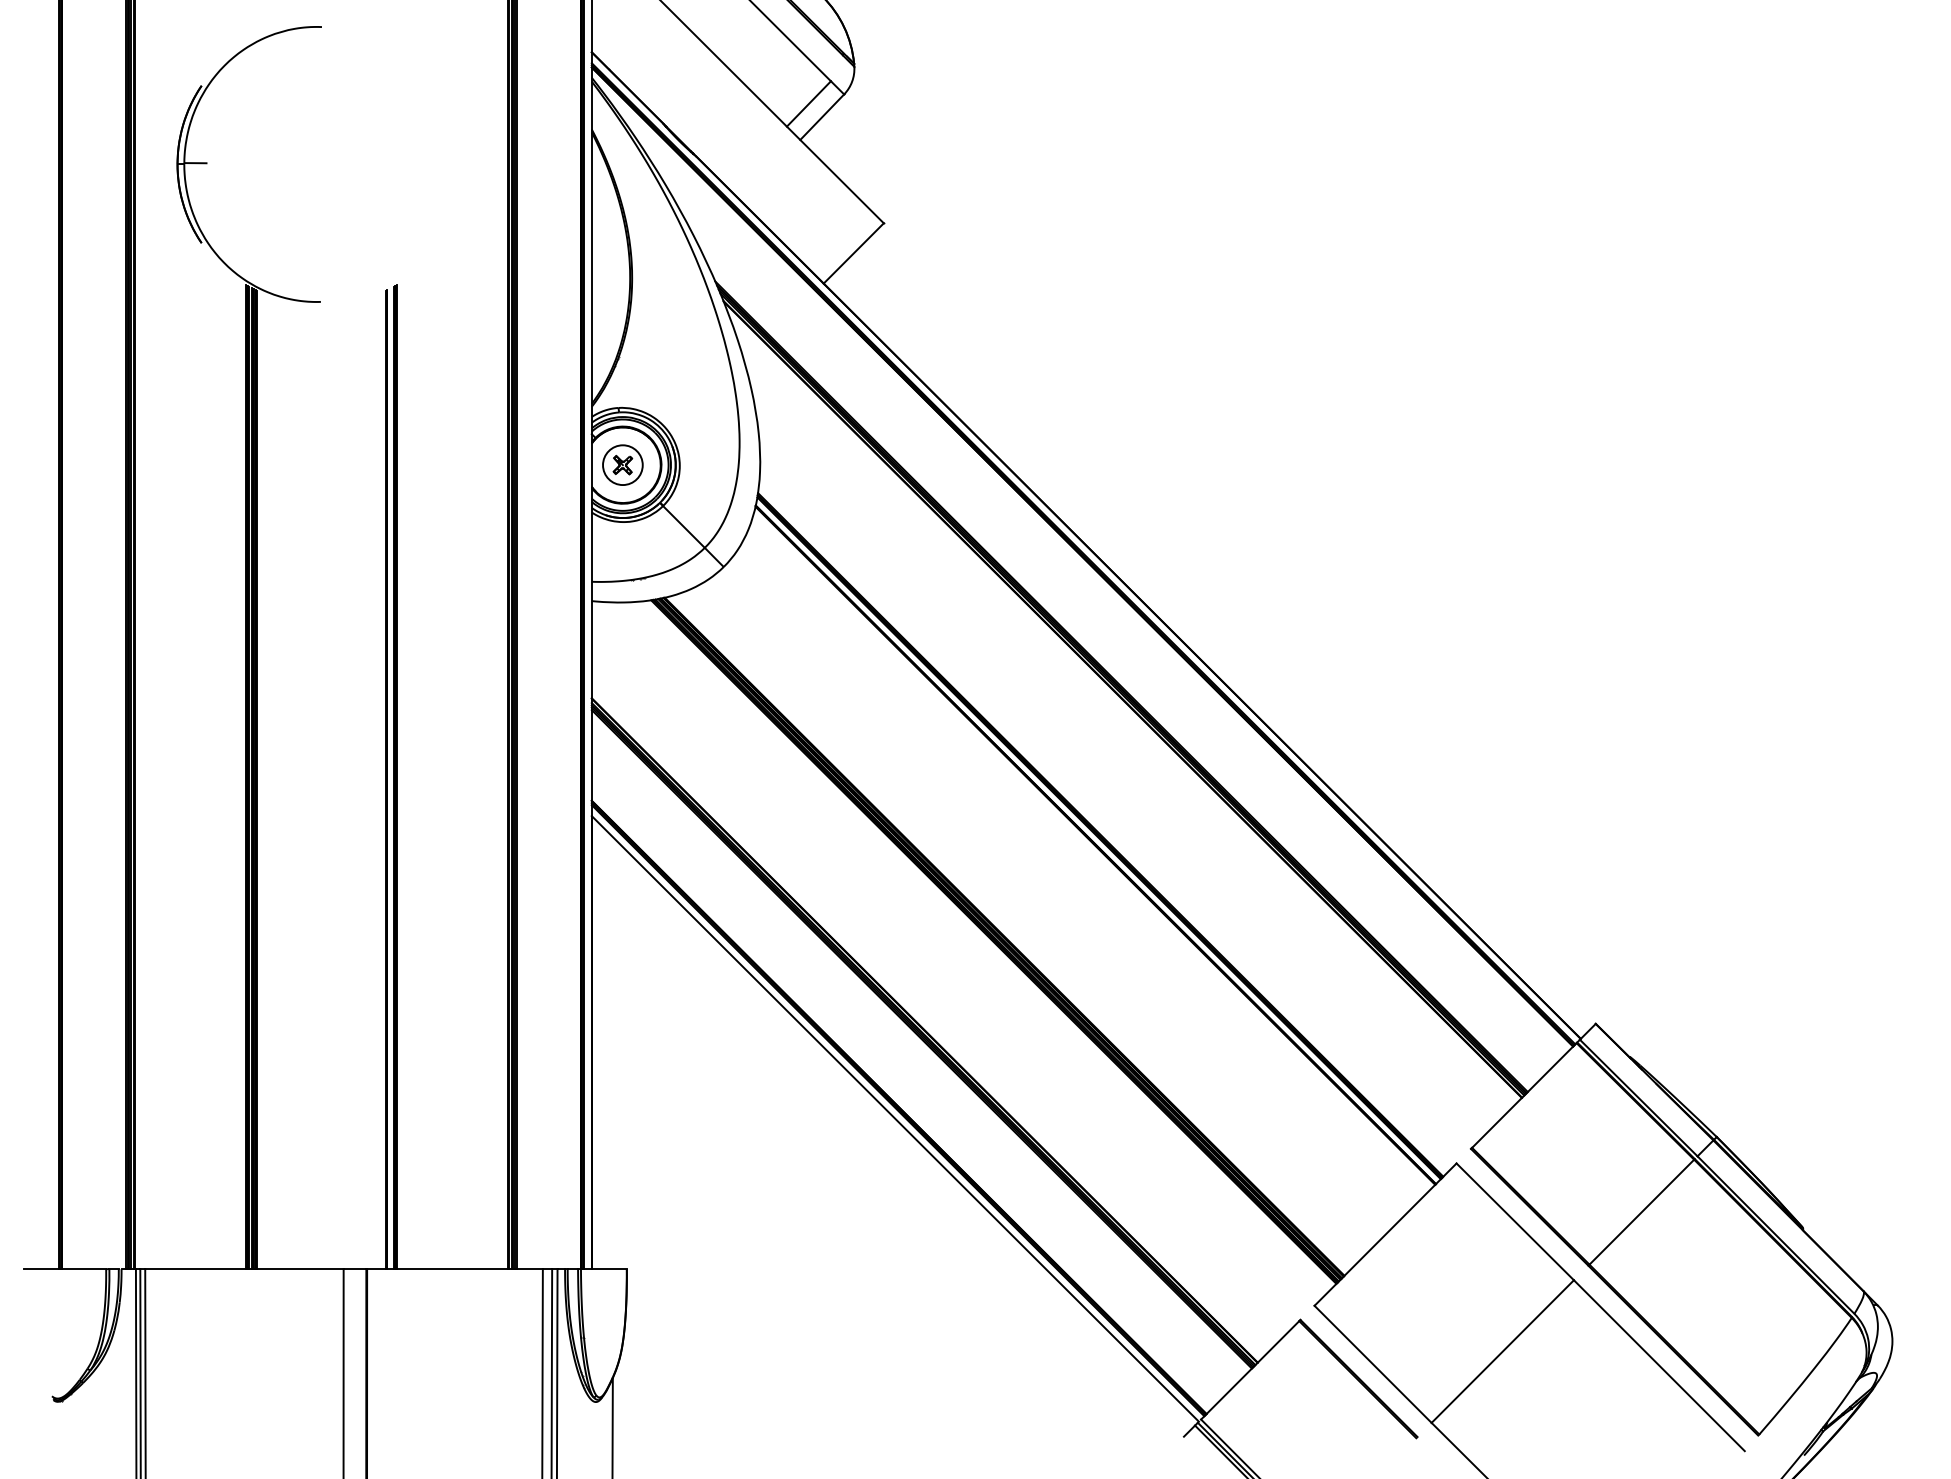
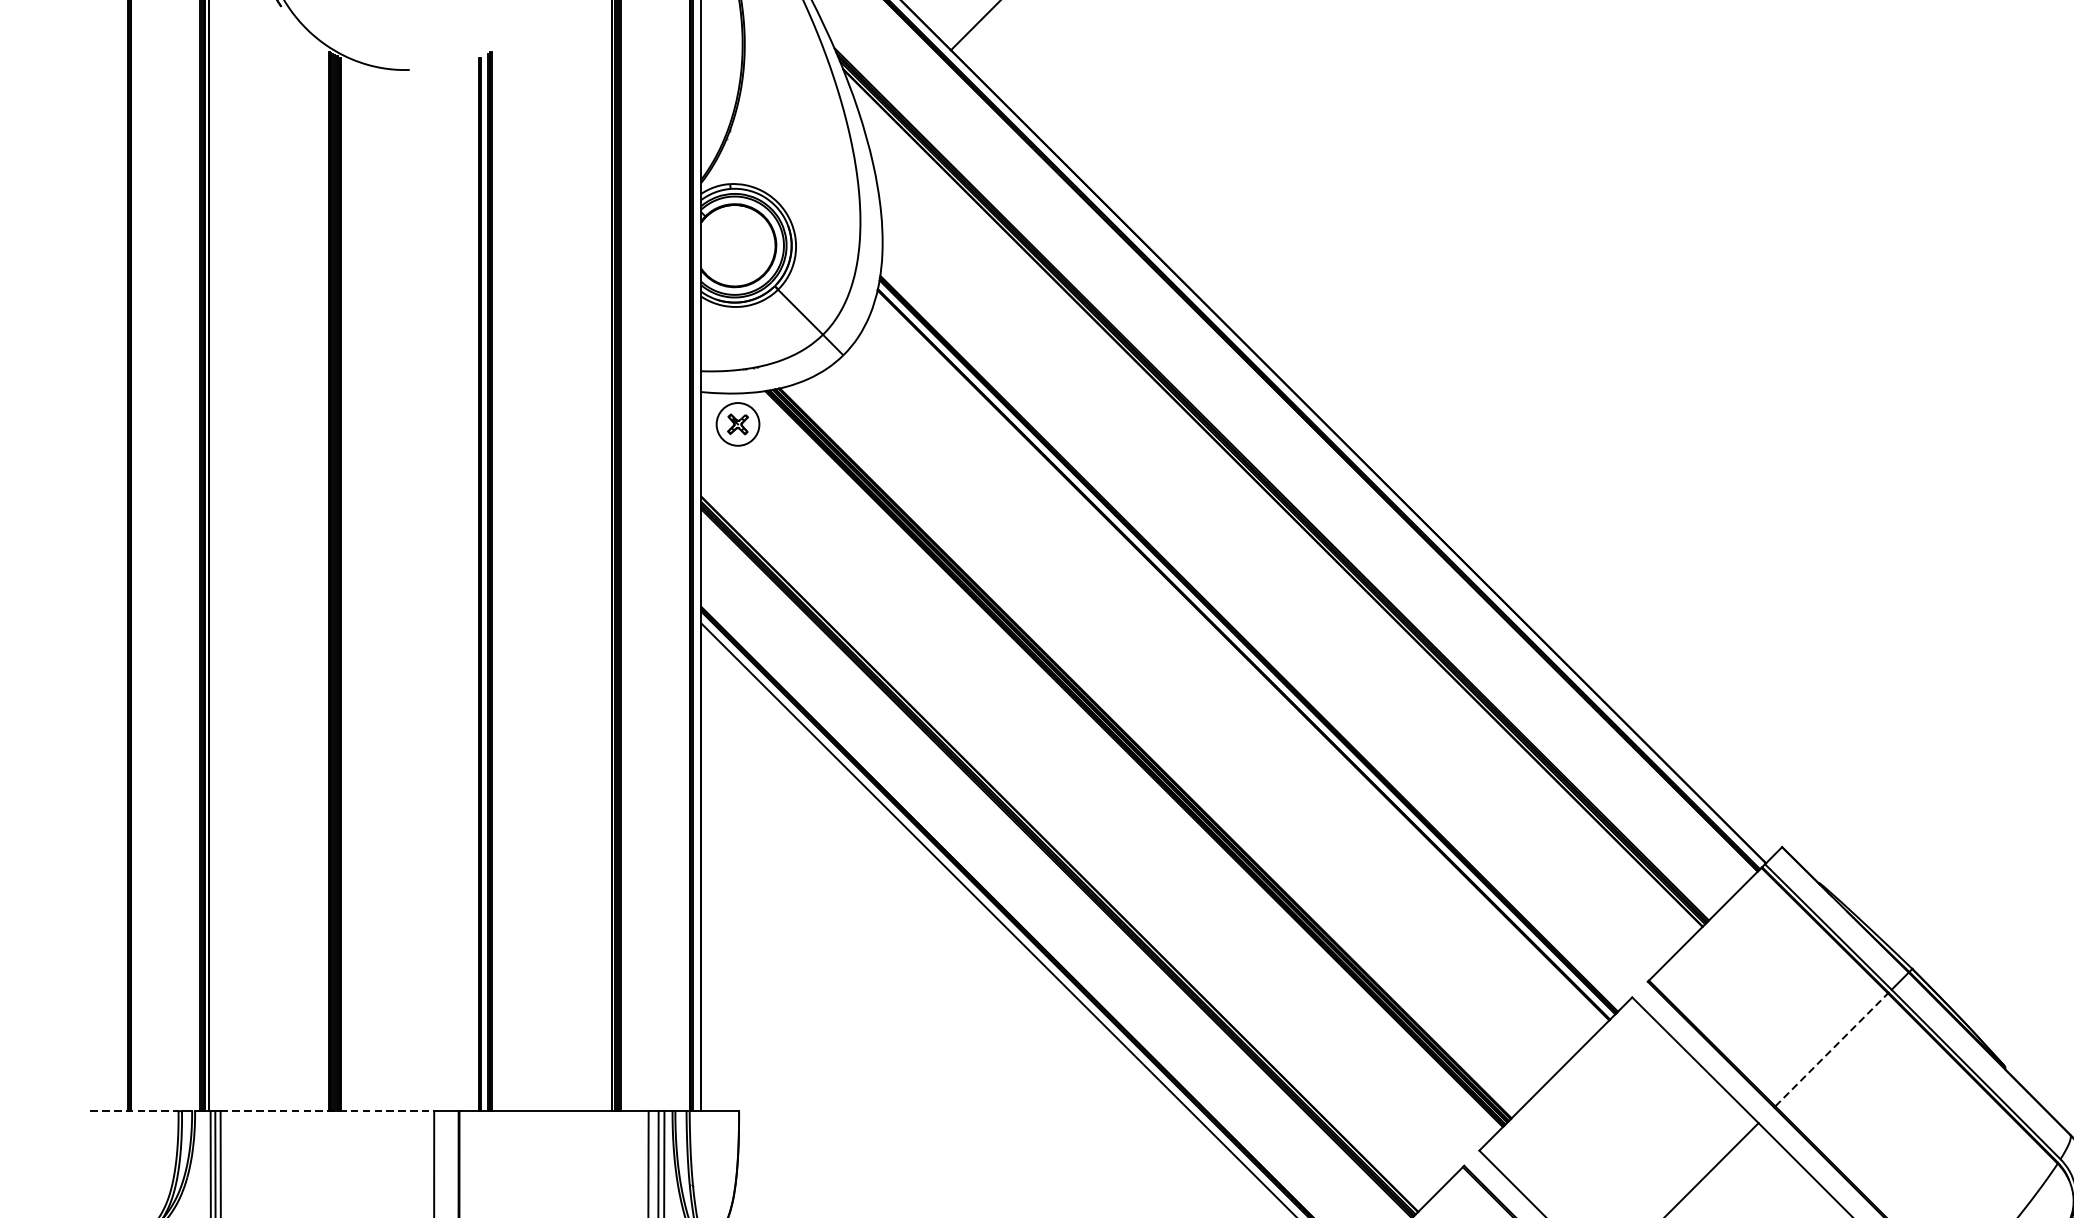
part: (622, 464) -> (737, 423), moved
line: (1642, 1211) -> (1832, 1049), solid -> dashed
line: (65, 1269) -> (134, 1111), solid -> dashed
line: (244, 1269) -> (327, 1111), solid -> dashed

